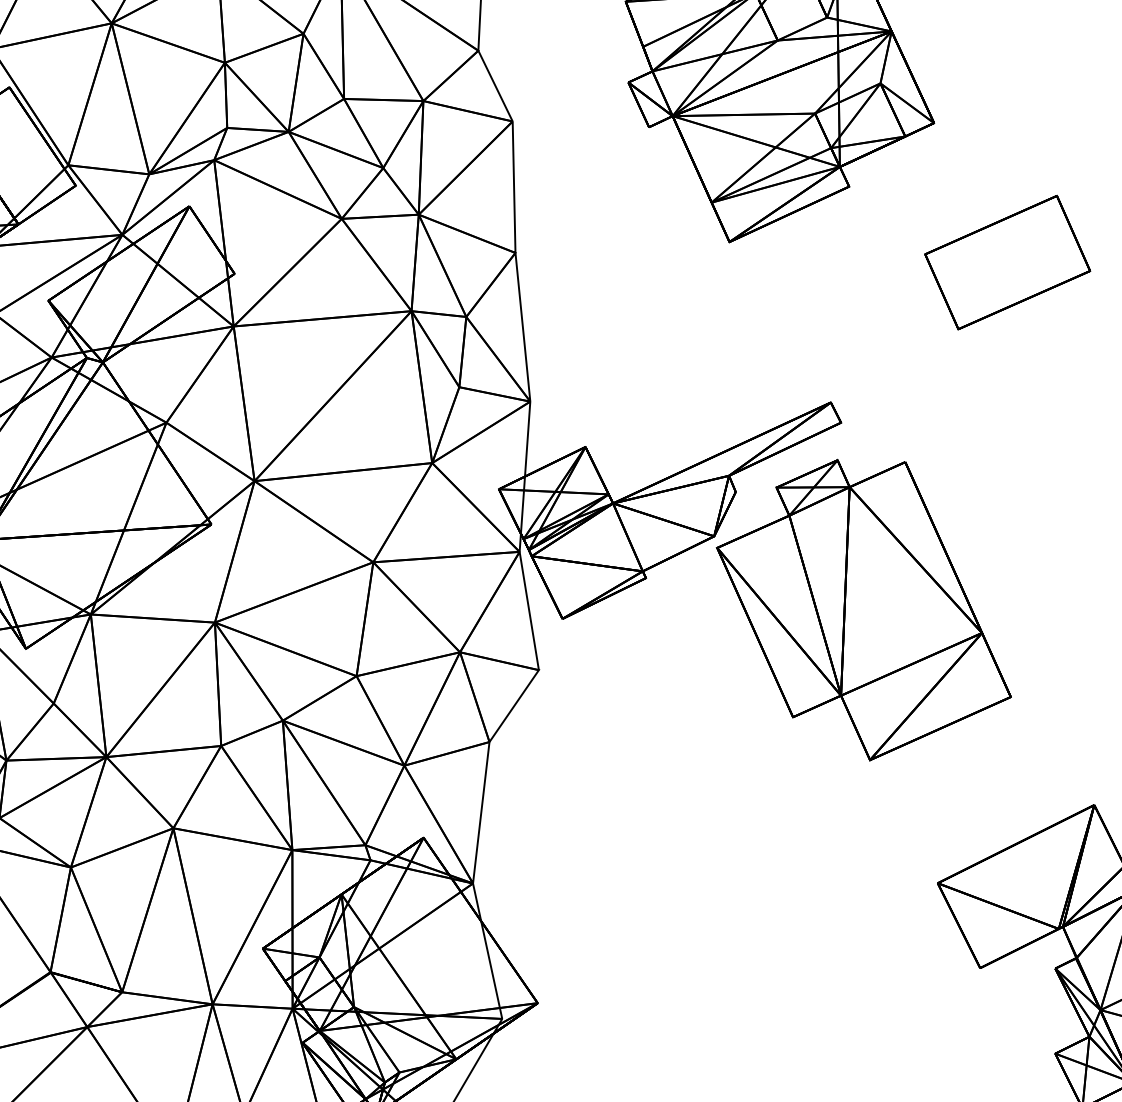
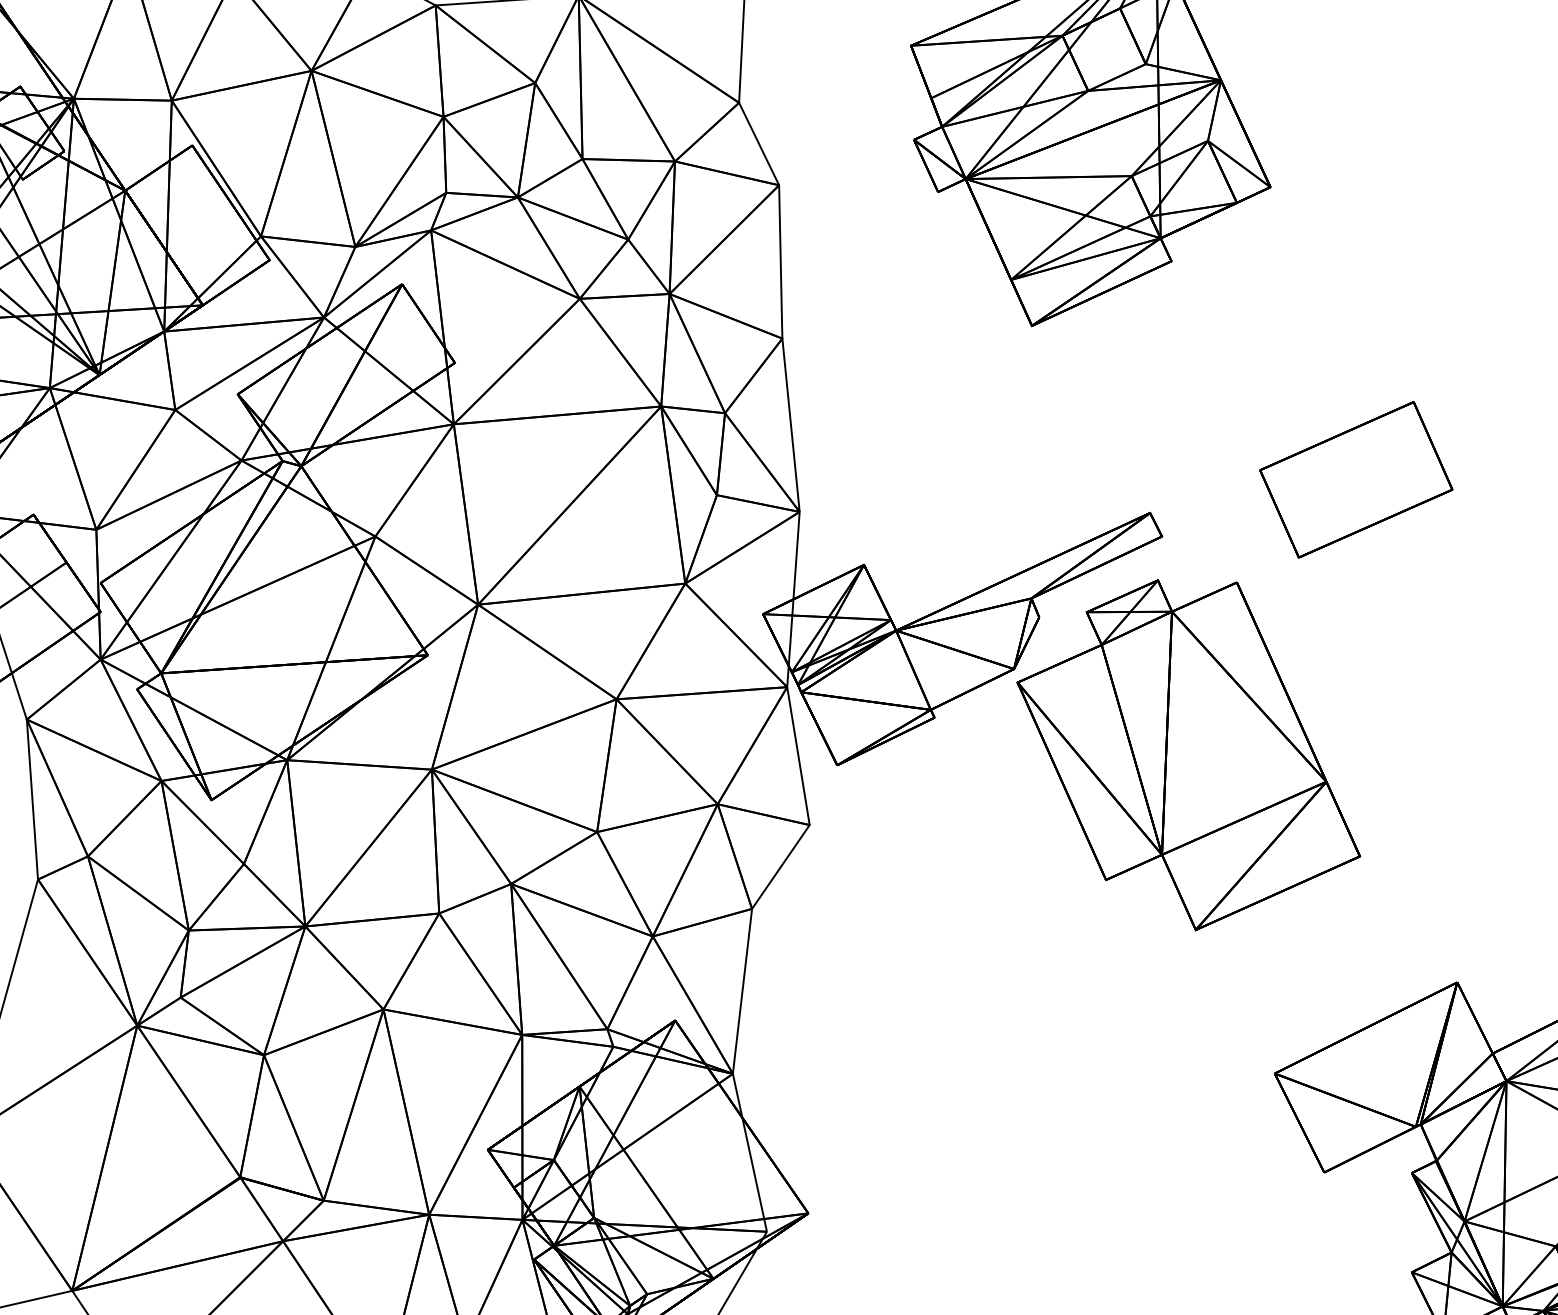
part: (1007, 262) -> (1356, 479), moved

